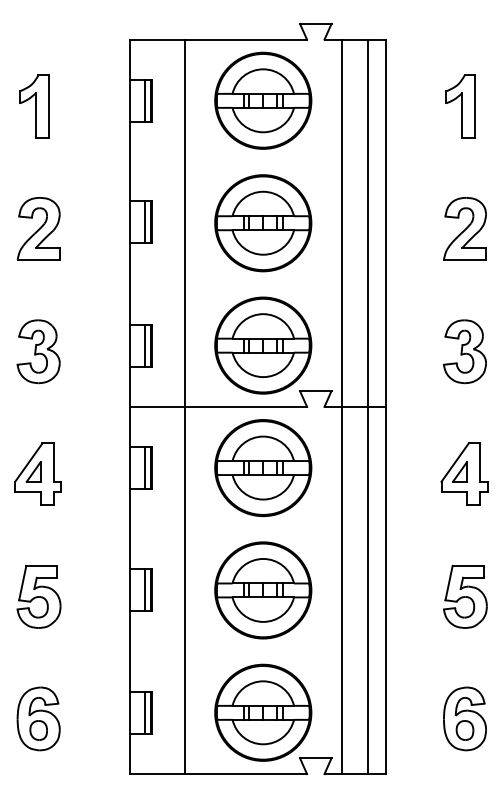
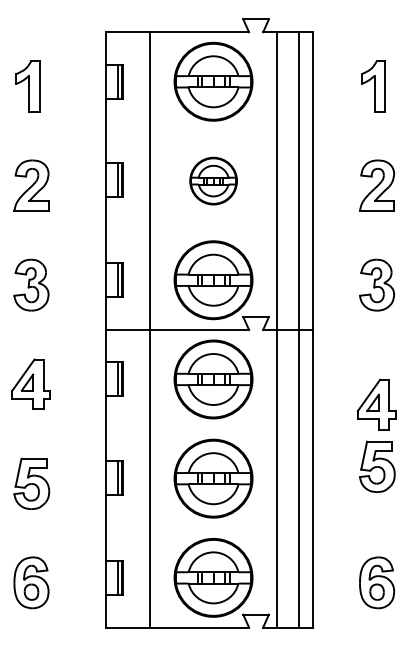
part: (263, 223) -> (213, 181), size x0.6
part: (464, 473) -> (376, 404), moved
part: (465, 596) -> (377, 466), moved

